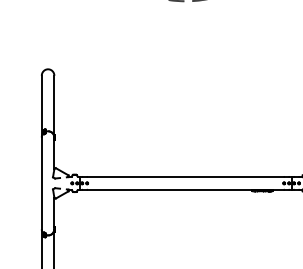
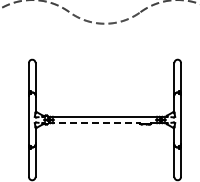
line: (165, 189) -> (94, 123), solid -> dashed

